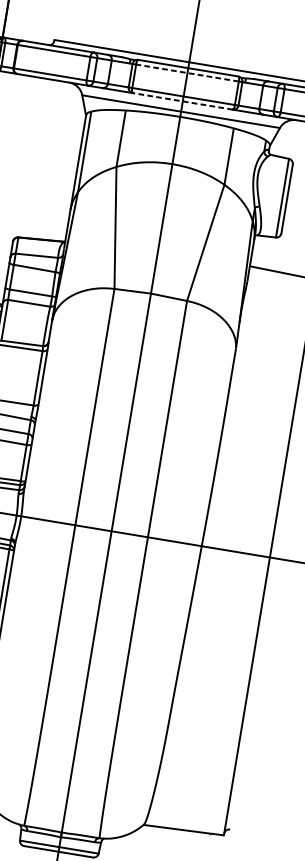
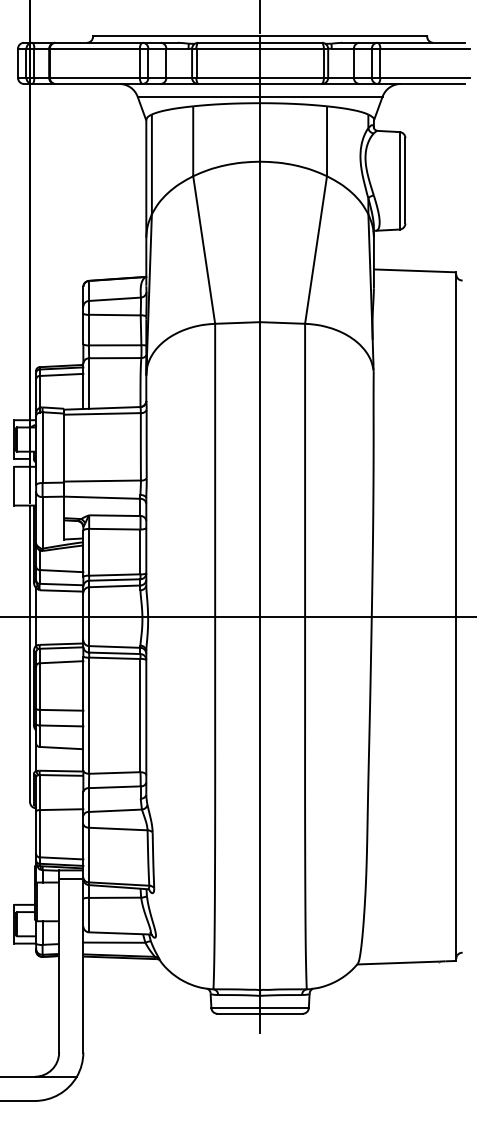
line: (187, 72) -> (260, 48), dashed -> solid
line: (183, 101) -> (260, 83), dashed -> solid

